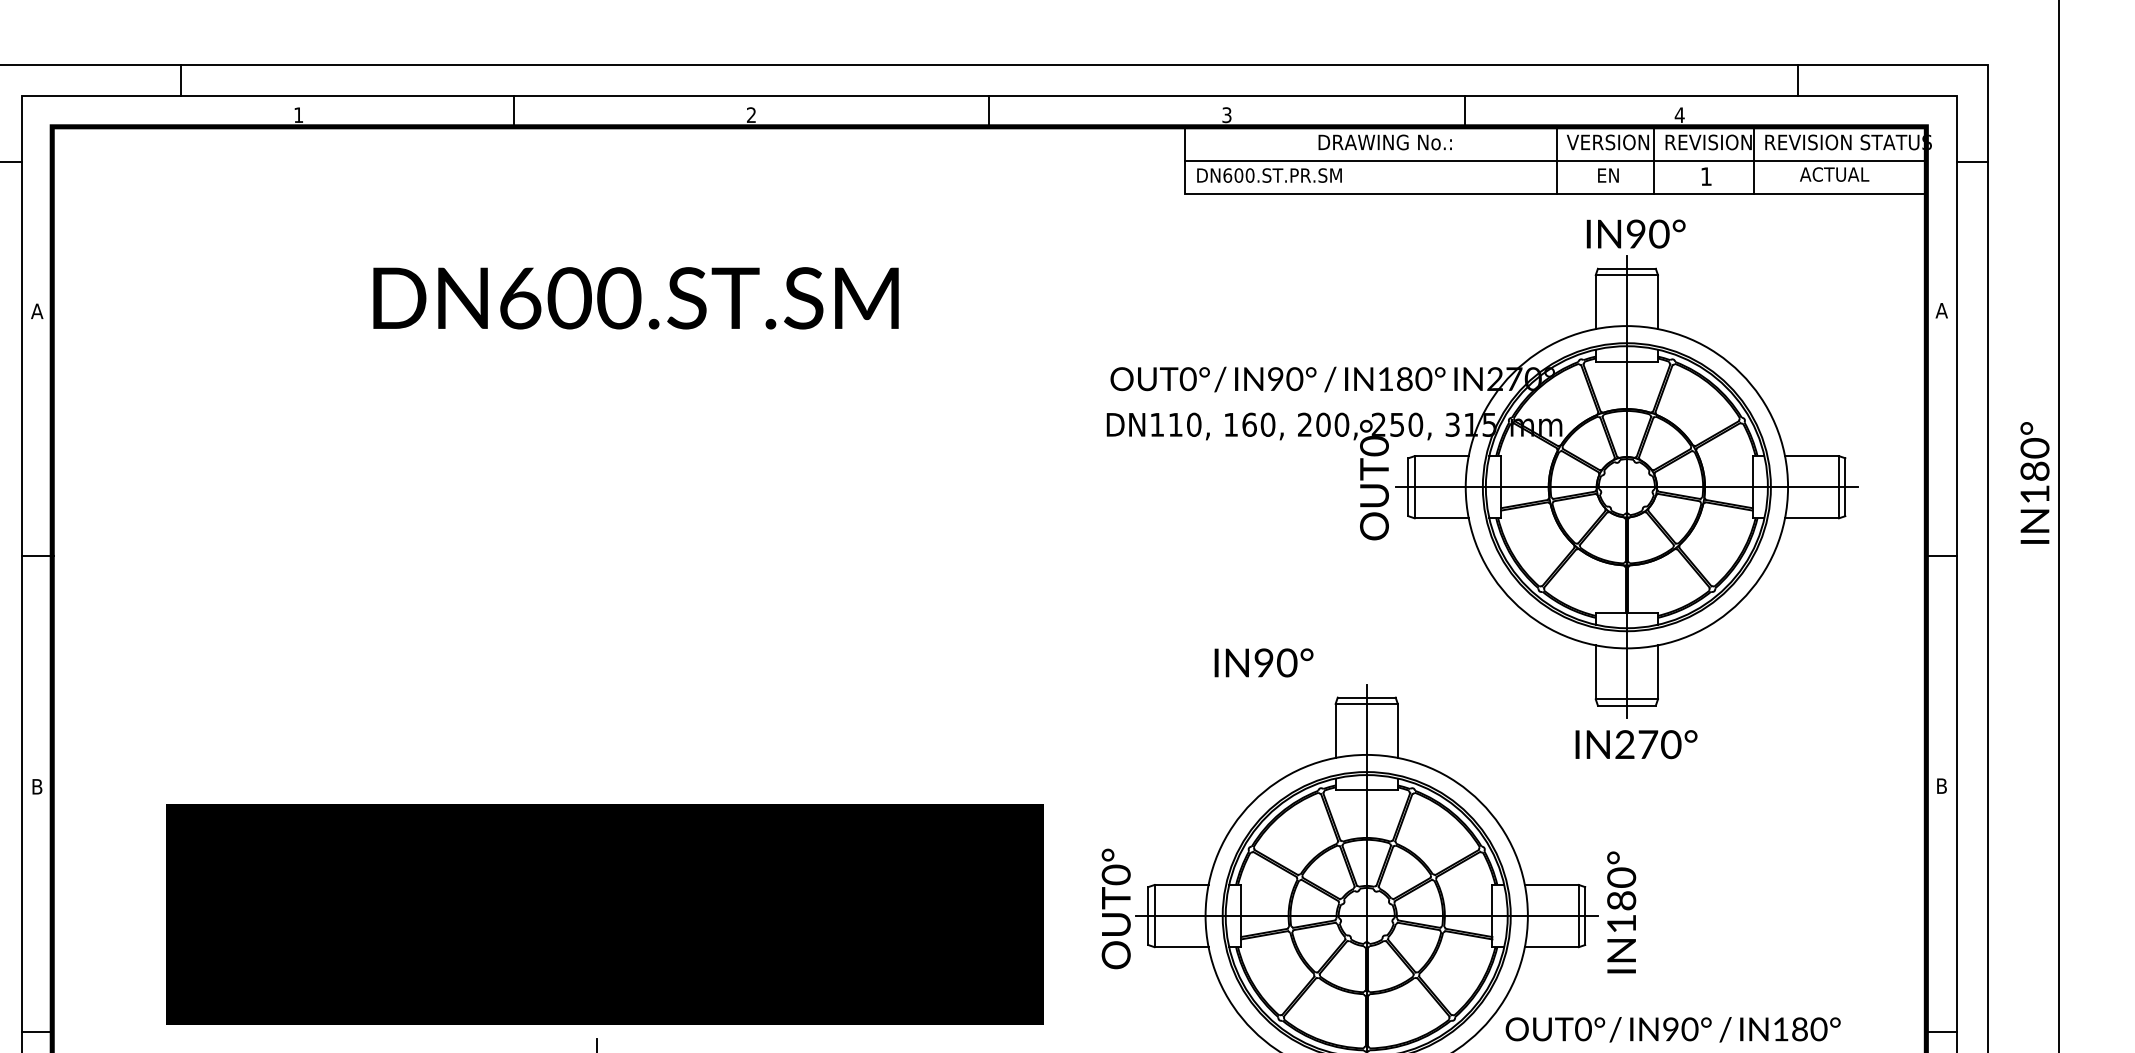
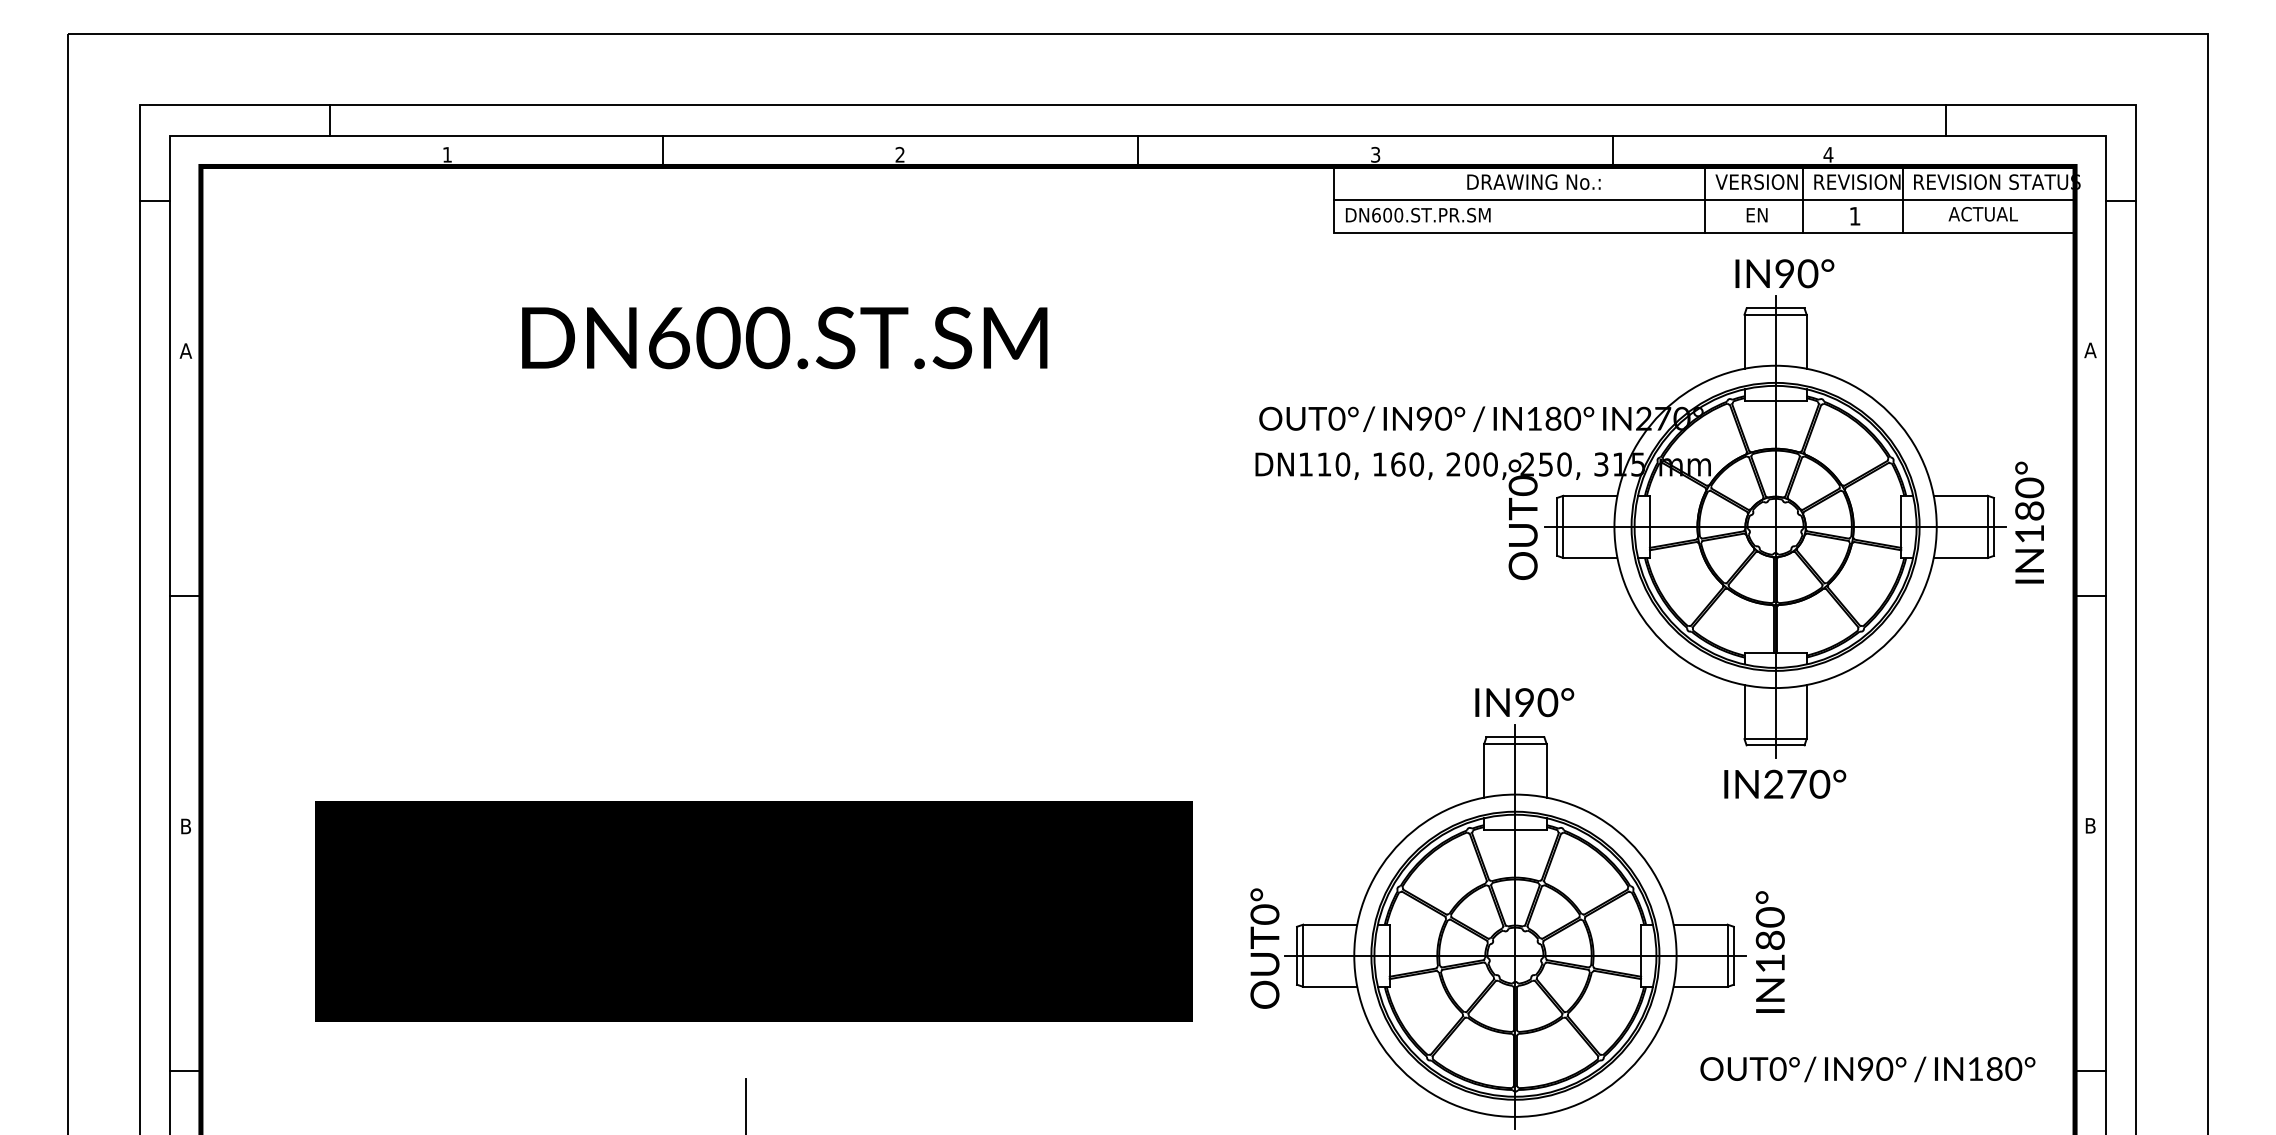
text: (2034, 482) -> (2029, 522), moved
text: (1263, 662) -> (1524, 702), moved
text: (604, 914) -> (753, 911), moved
text: (1672, 1029) -> (1867, 1069), moved

